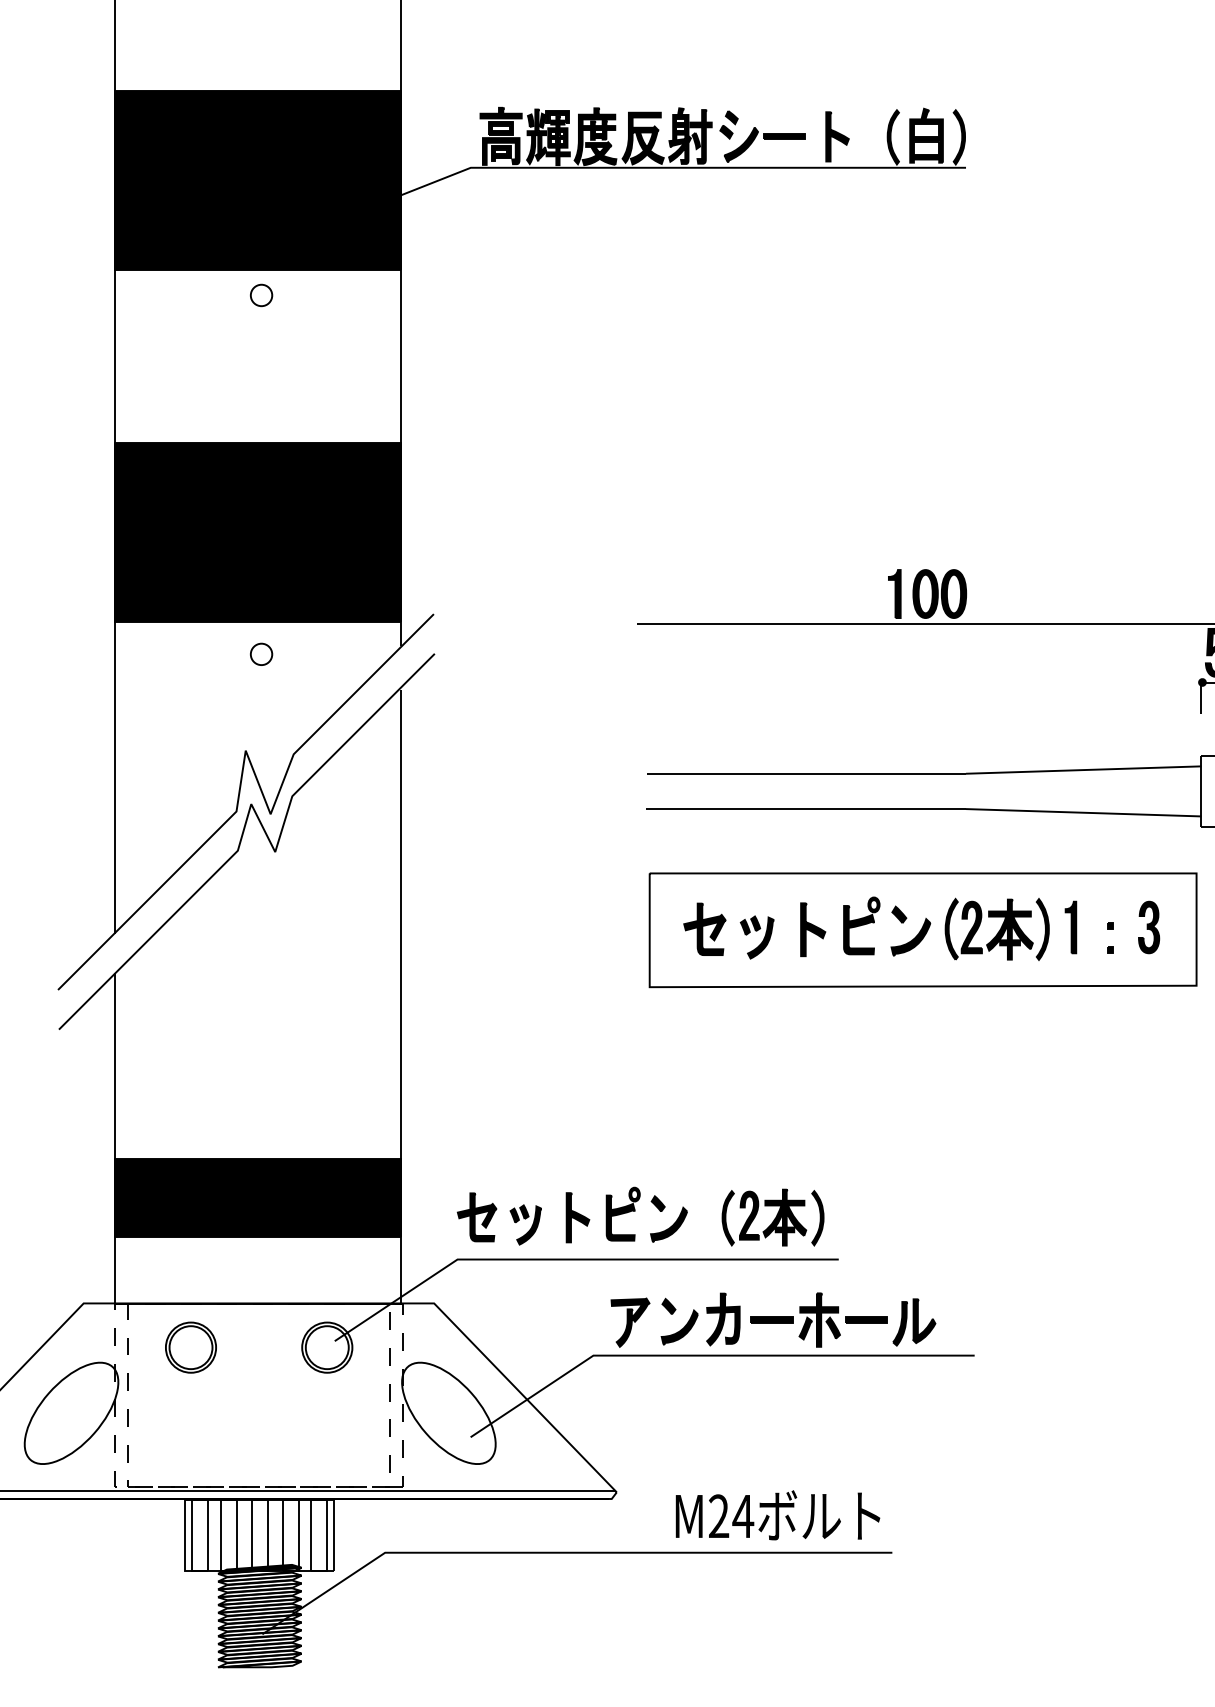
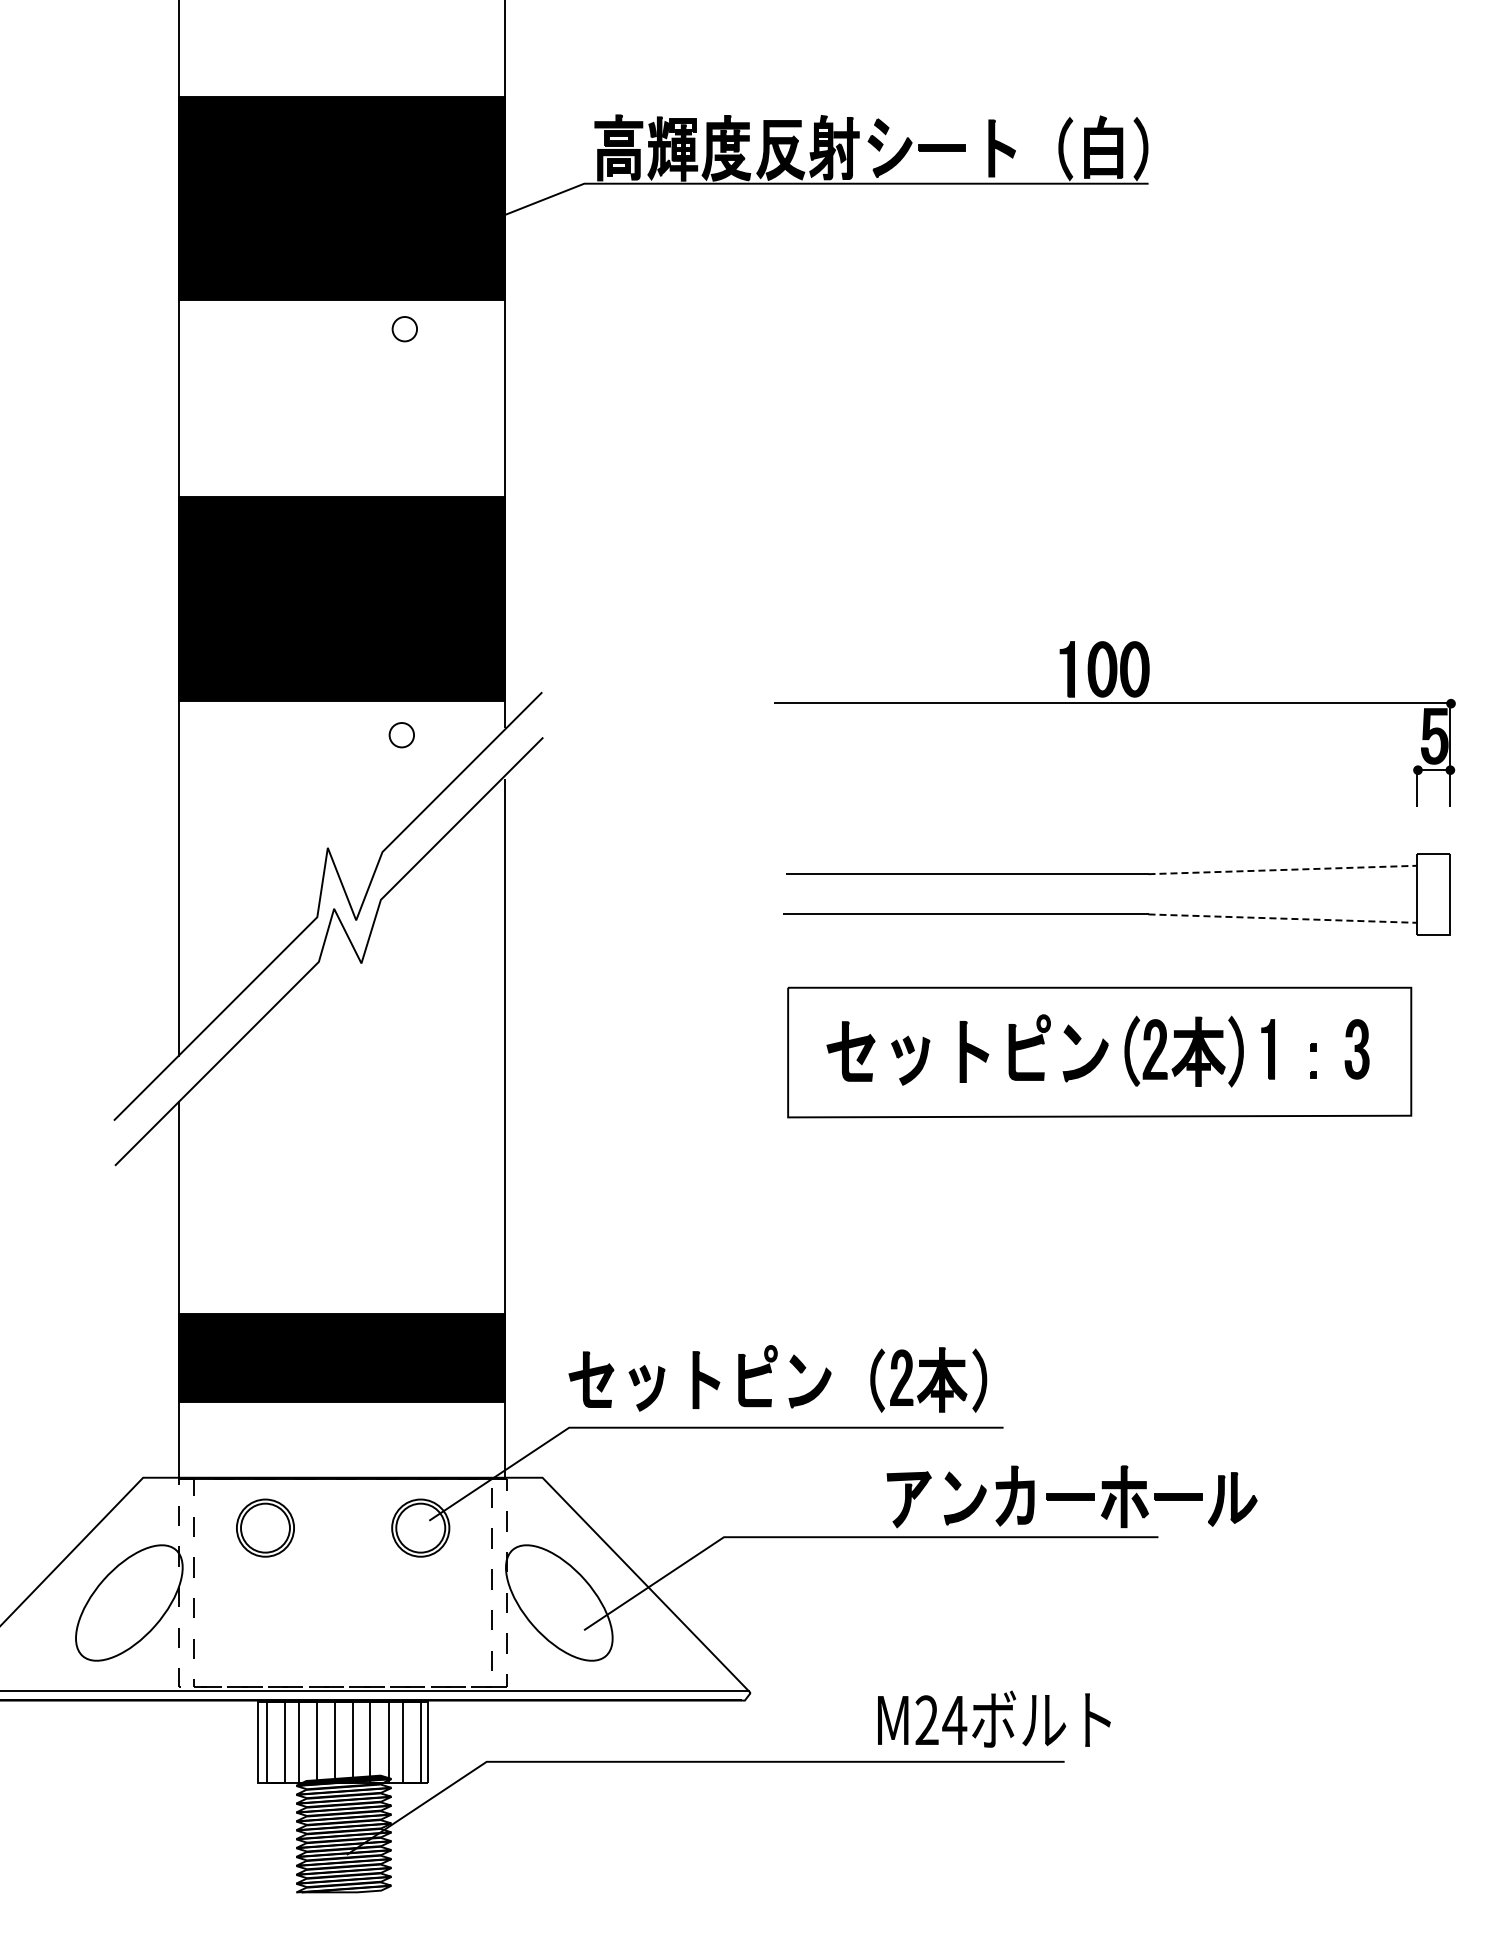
part: (261, 295) -> (404, 329), moved
part: (261, 654) -> (401, 735), moved
line: (1084, 769) -> (1283, 869), solid -> dashed
line: (1084, 812) -> (1283, 918), solid -> dashed
part: (772, 1319) -> (1071, 1496), moved
text: (778, 1514) -> (994, 1718), moved

